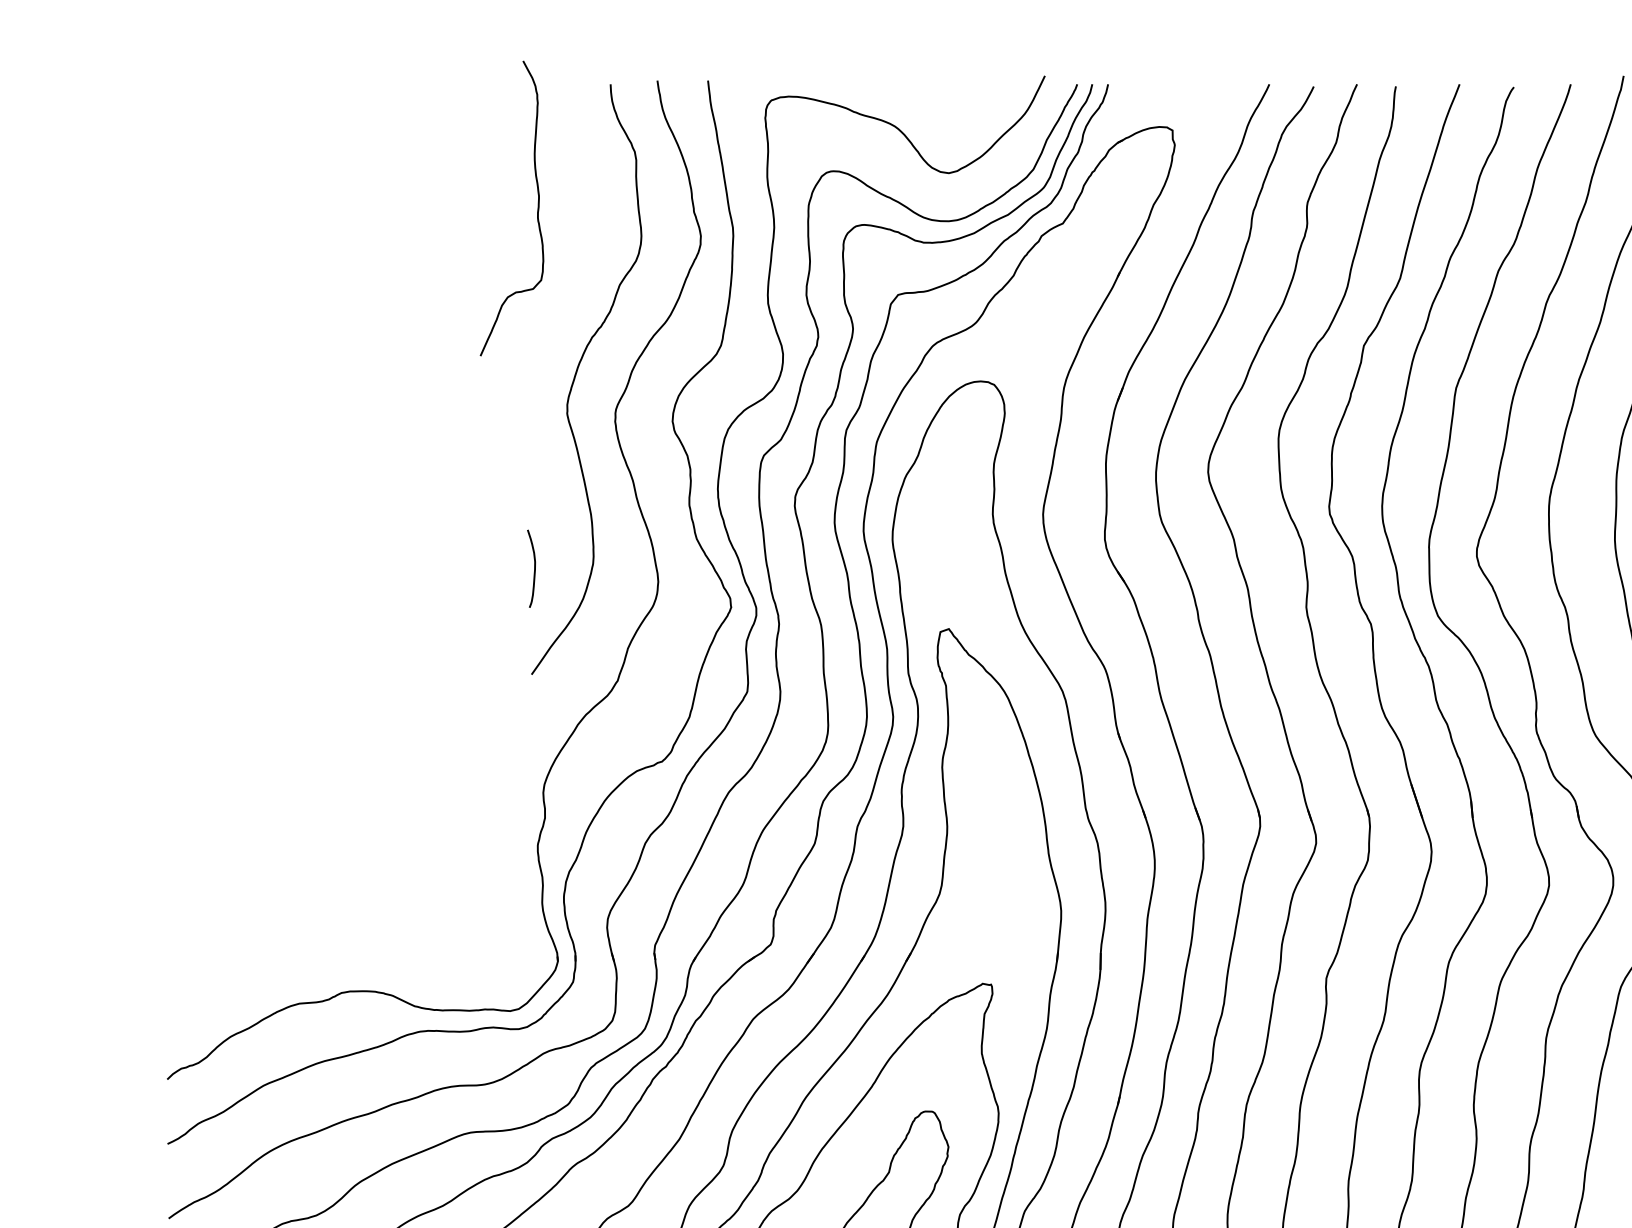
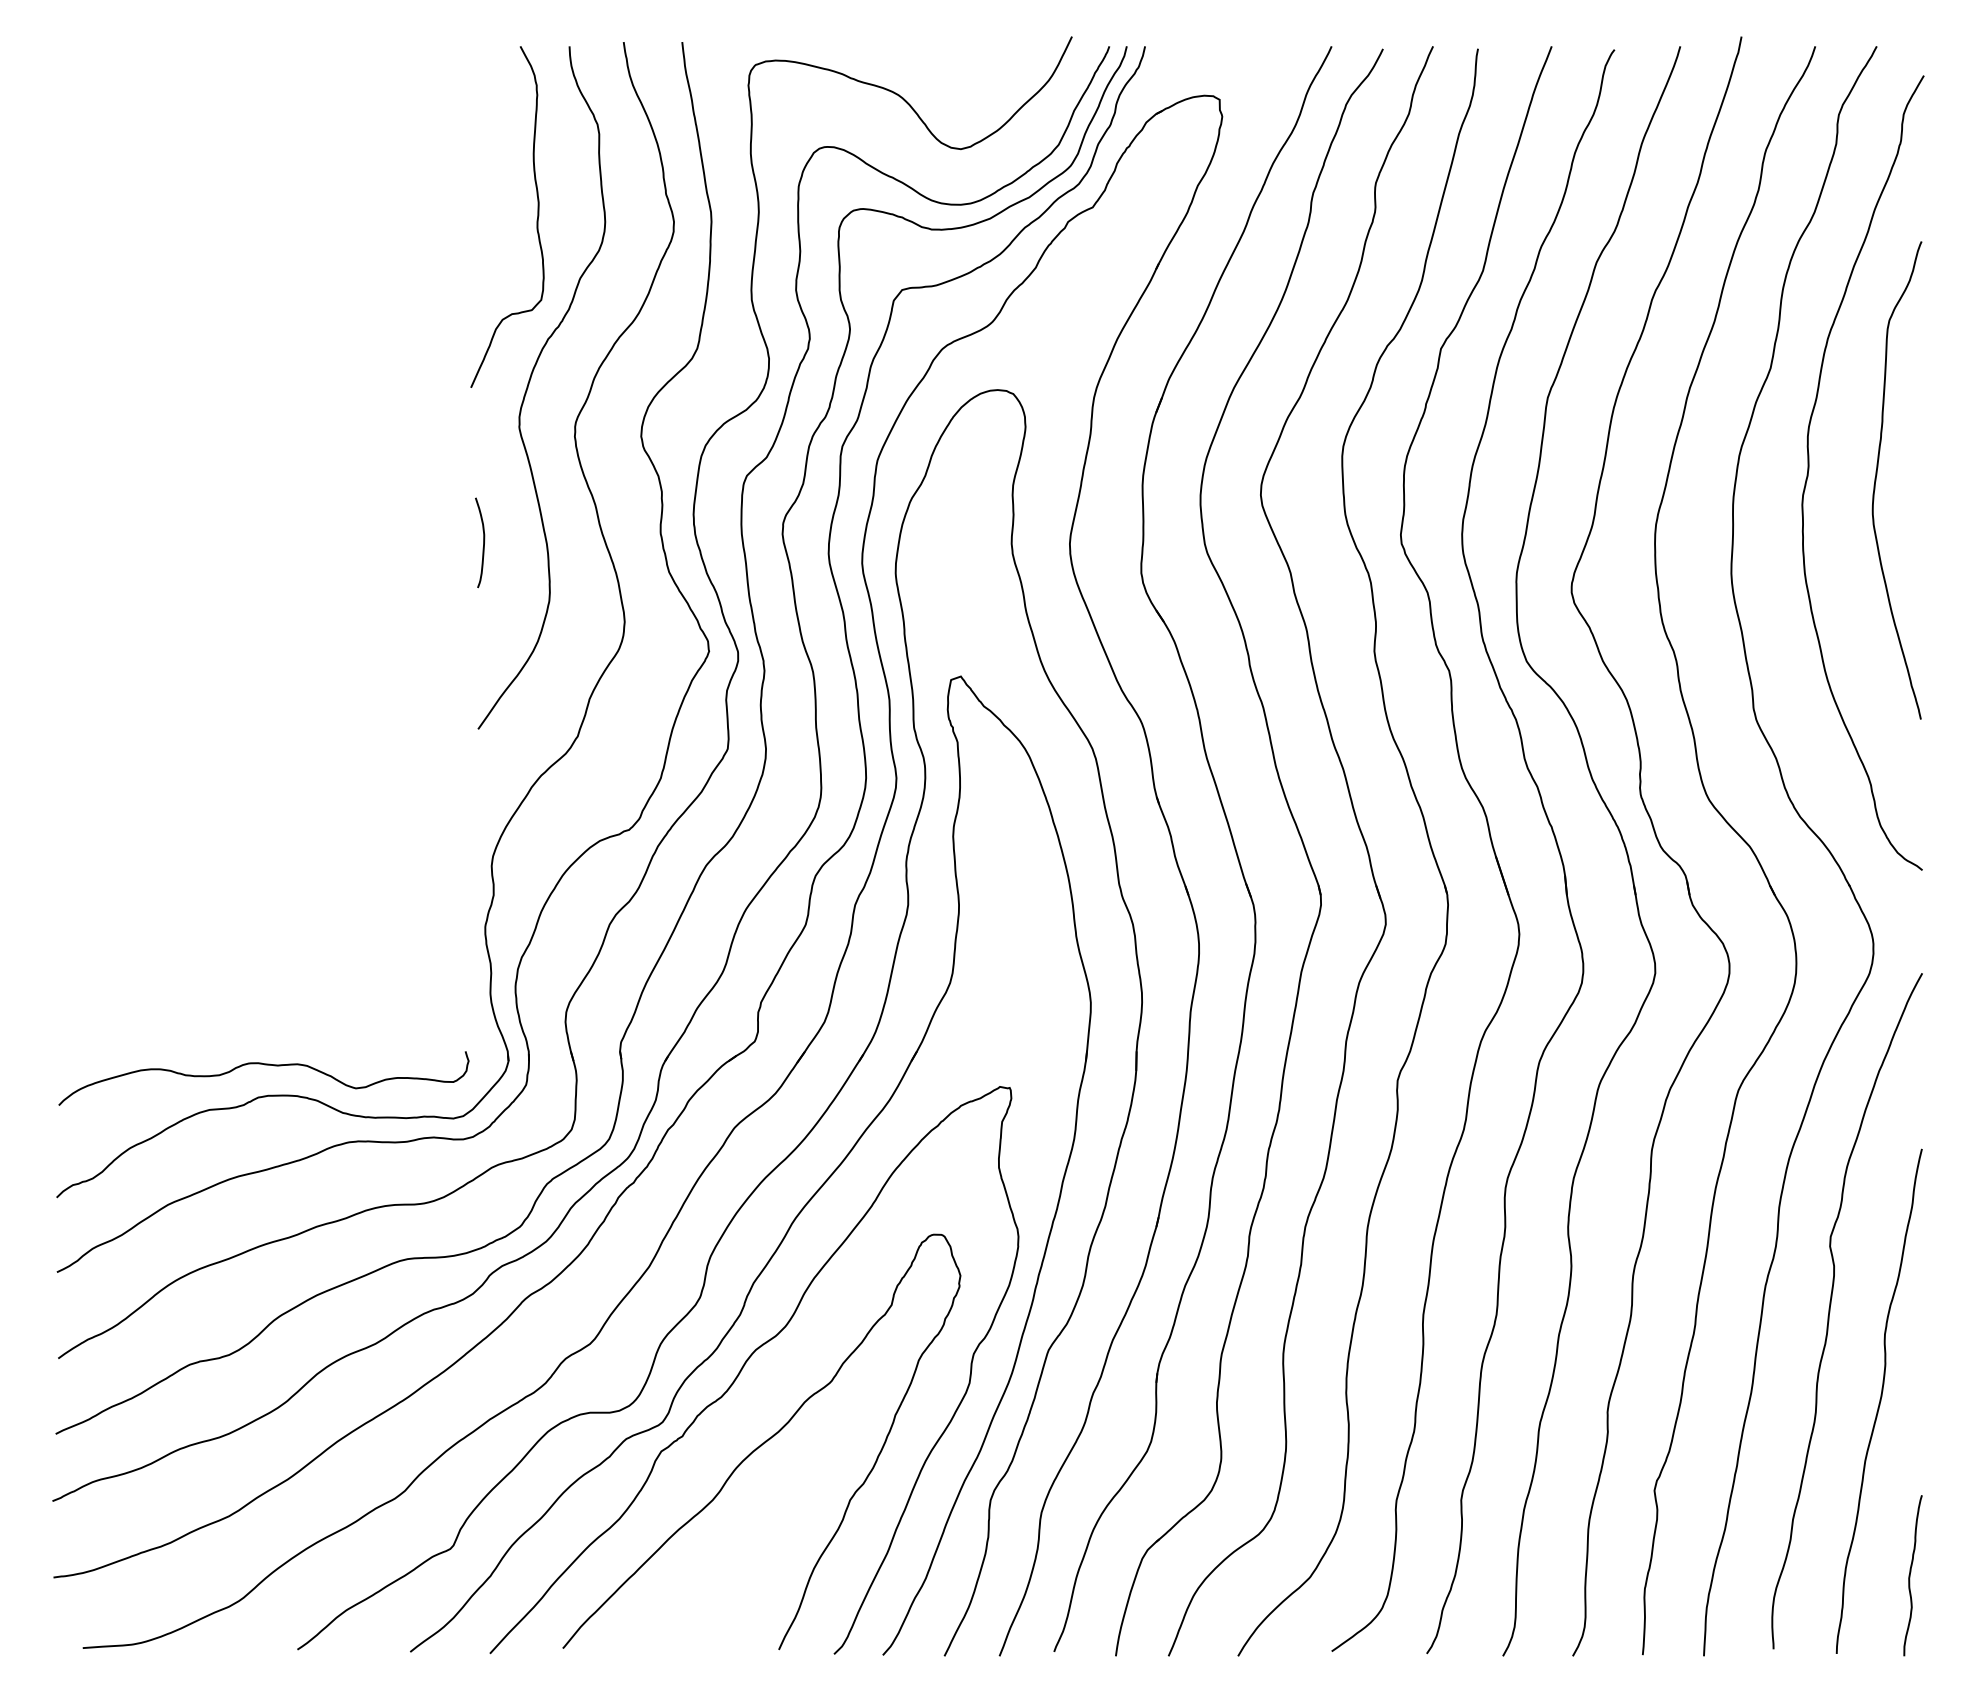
curve: (537, 210) -> (536, 219), moved
curve: (534, 568) -> (483, 542), moved
curve: (346, 965) -> (264, 1065), added

